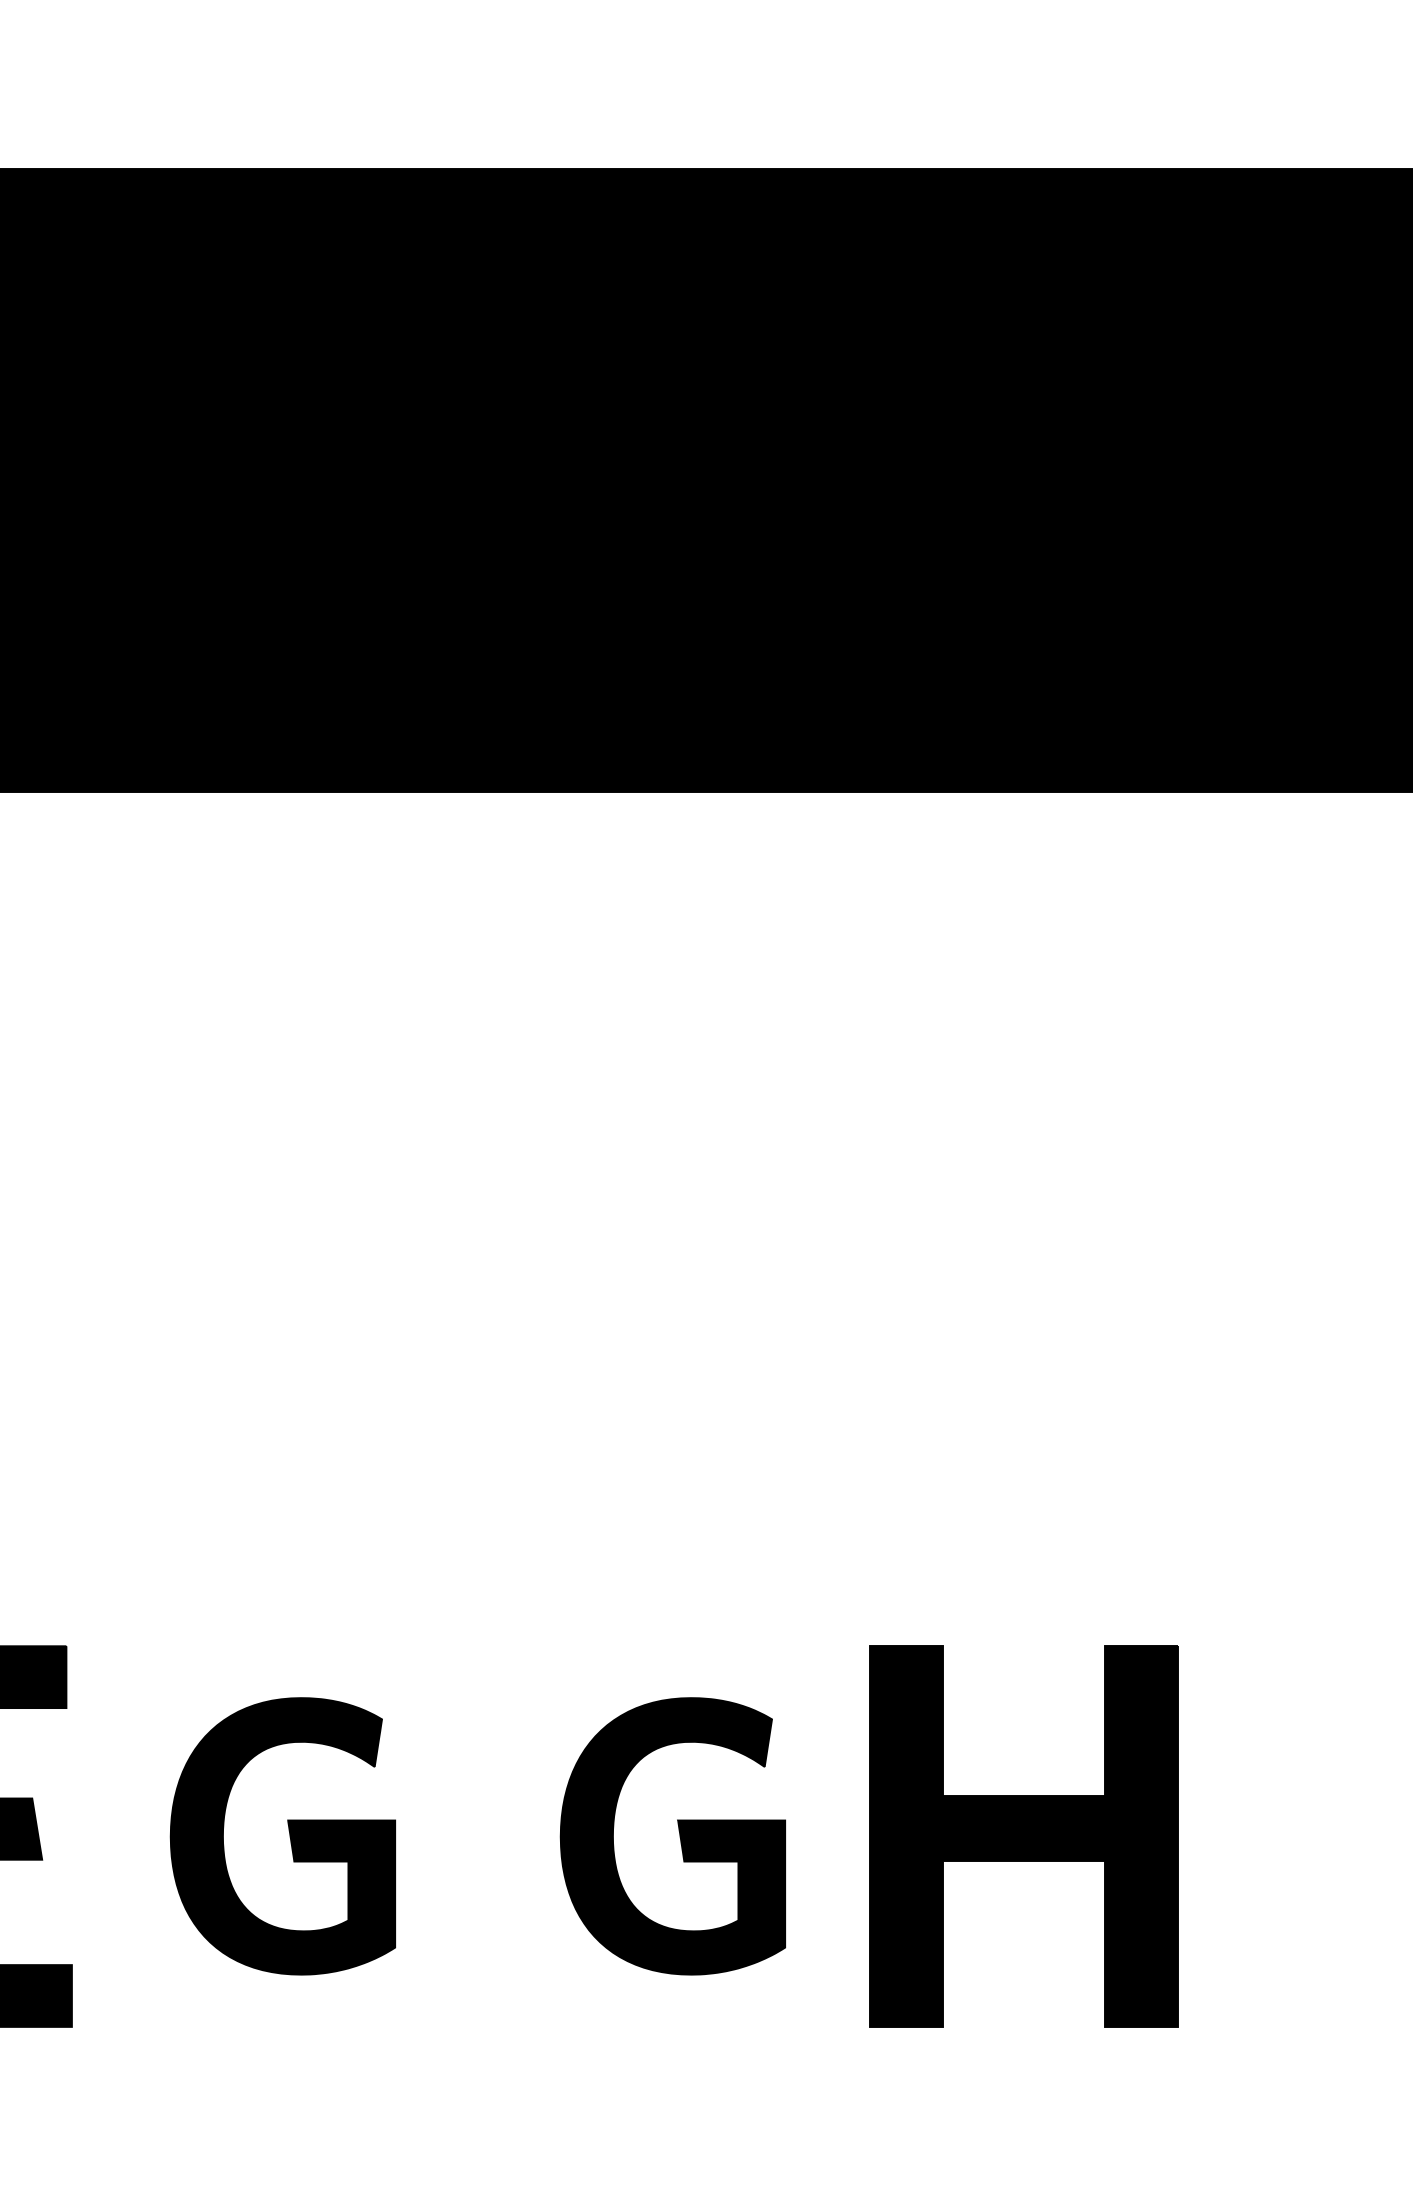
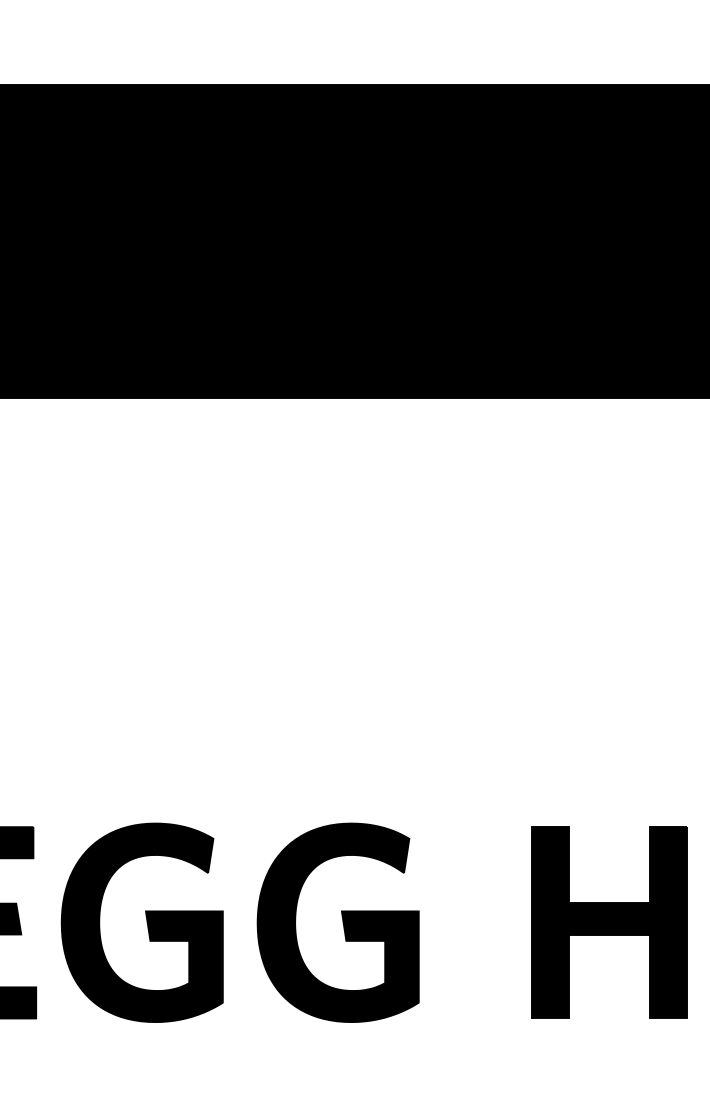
part: (281, 1835) -> (141, 922), size x1.43
part: (671, 1835) -> (337, 922), size x1.43
part: (1023, 1835) -> (609, 922), moved

